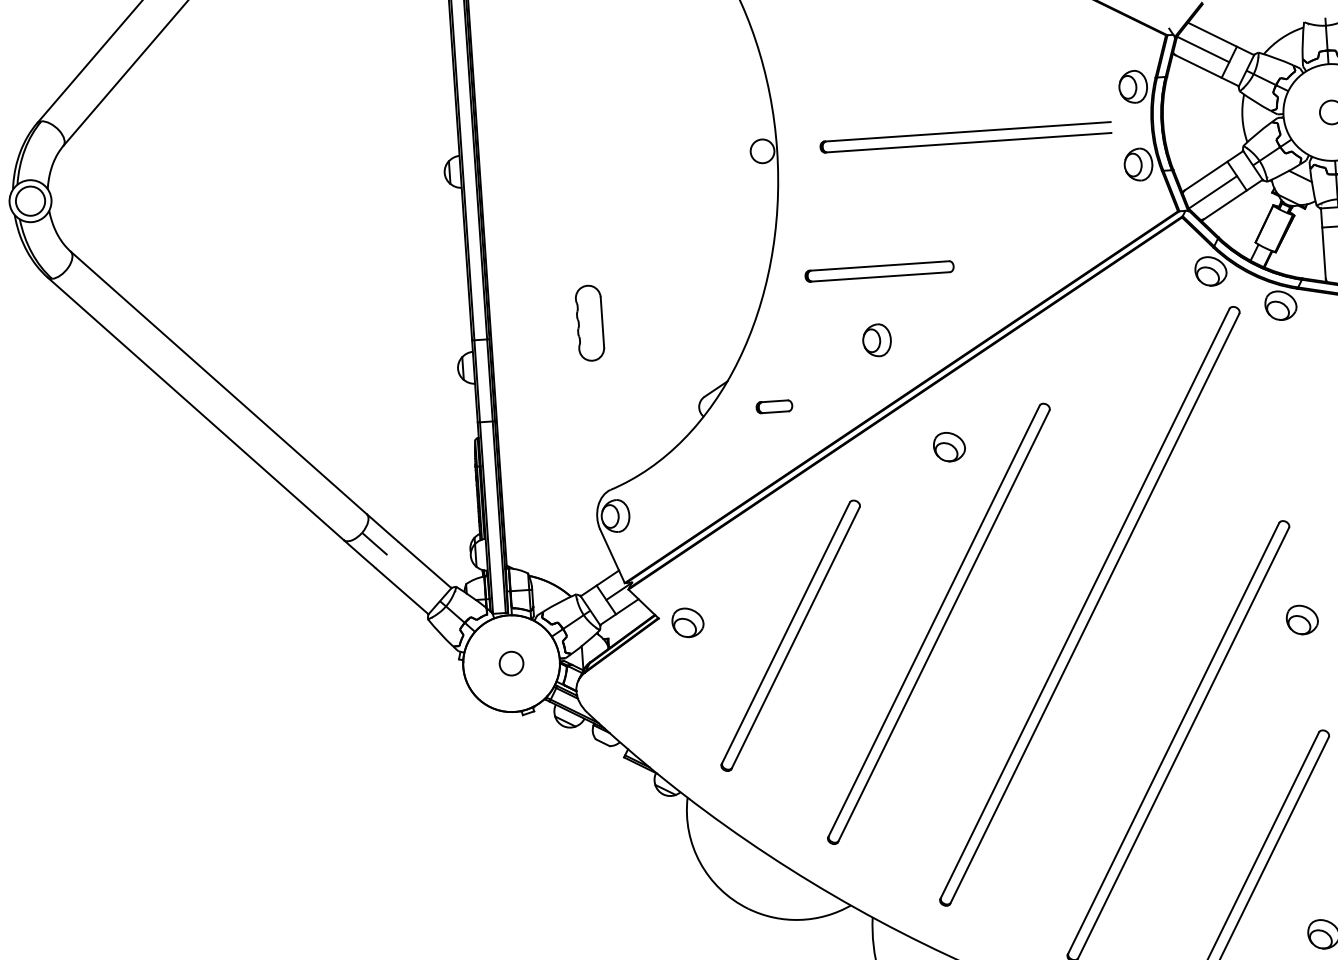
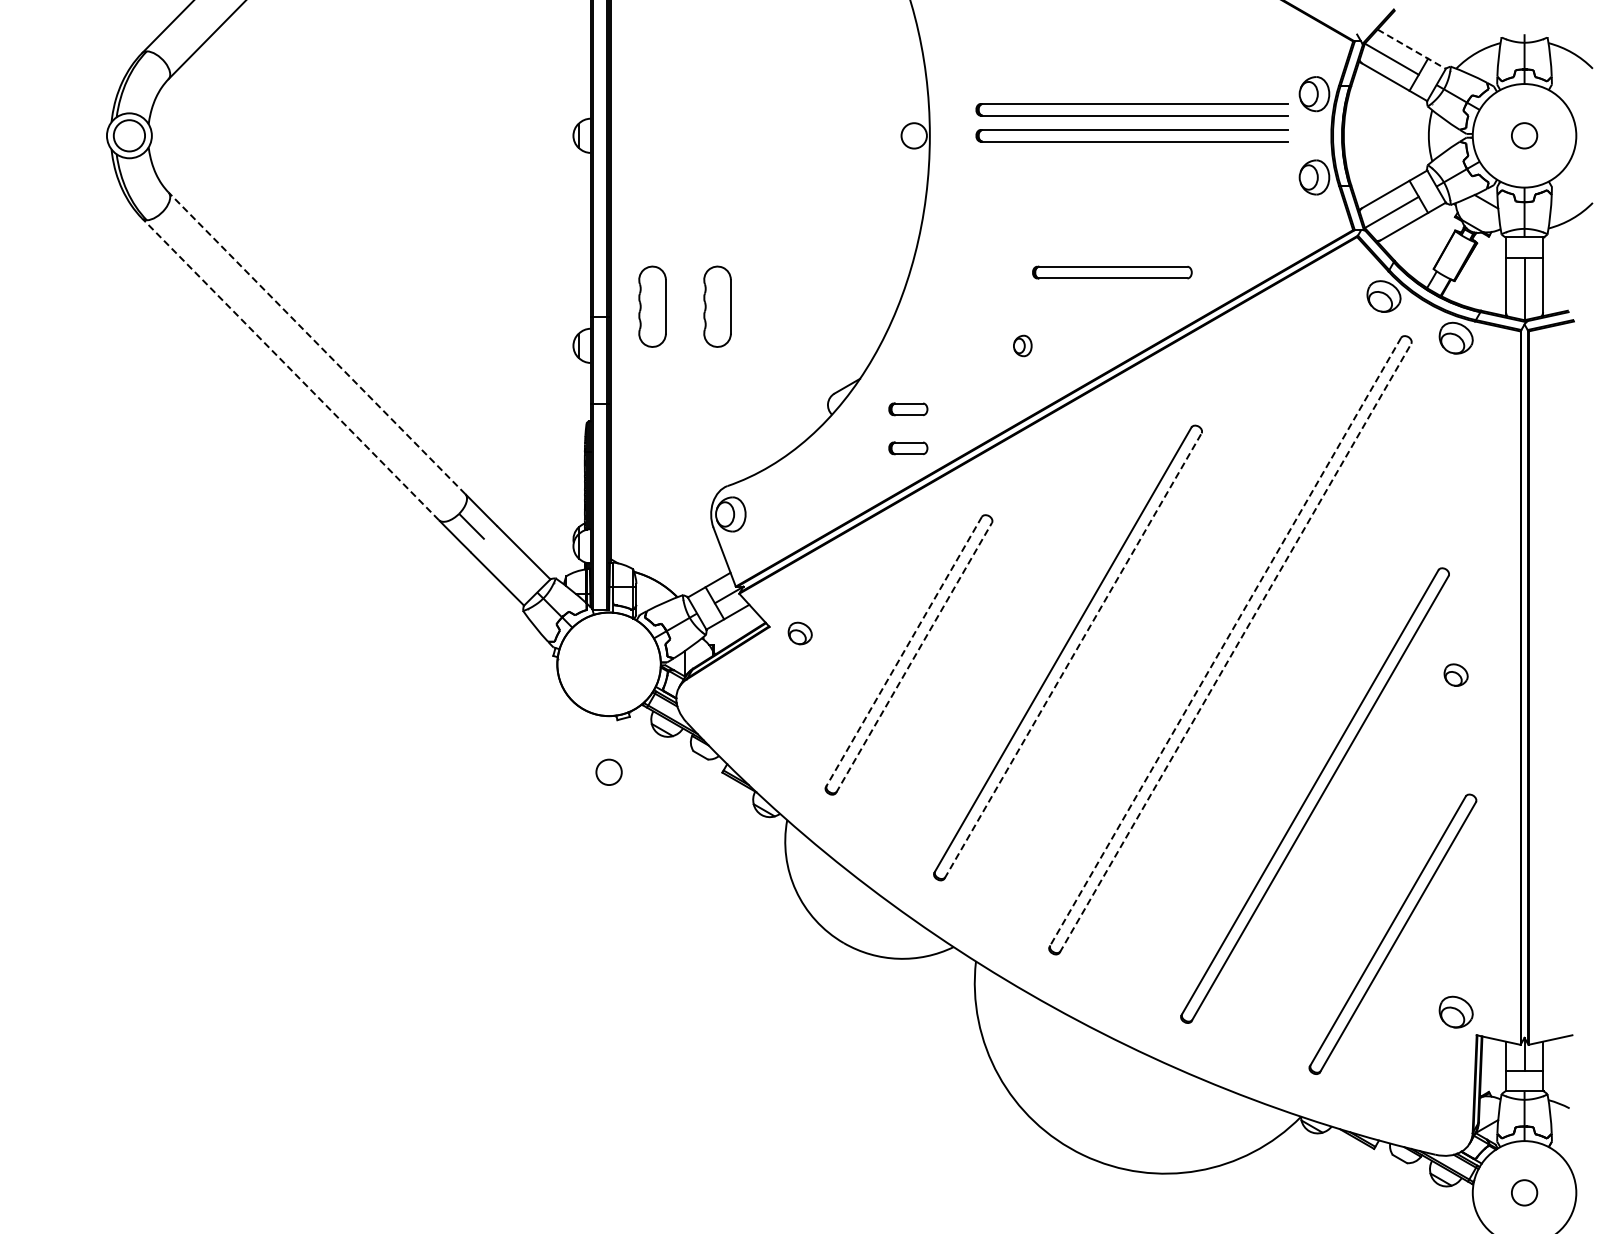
line: (1221, 39) -> (1412, 49), solid -> dashed
part: (963, 112) -> (1131, 109), added
part: (879, 271) -> (1112, 272), moved
part: (529, 327) -> (652, 306), added
part: (876, 339) -> (1022, 345), size x0.6
line: (219, 382) -> (317, 343), solid -> dashed
line: (195, 408) -> (290, 369), solid -> dashed
part: (777, 443) -> (908, 448), added
part: (948, 446) -> (1091, 464), removed
line: (1085, 604) -> (1225, 642), solid -> dashed
line: (1094, 609) -> (1235, 648), solid -> dashed
part: (1301, 619) -> (1455, 674), size x0.7
part: (687, 622) -> (799, 633), size x0.7
line: (944, 625) -> (1073, 655), solid -> dashed
line: (785, 633) -> (903, 652), solid -> dashed
line: (795, 637) -> (914, 657), solid -> dashed
circle: (510, 662) -> (608, 771), moved

